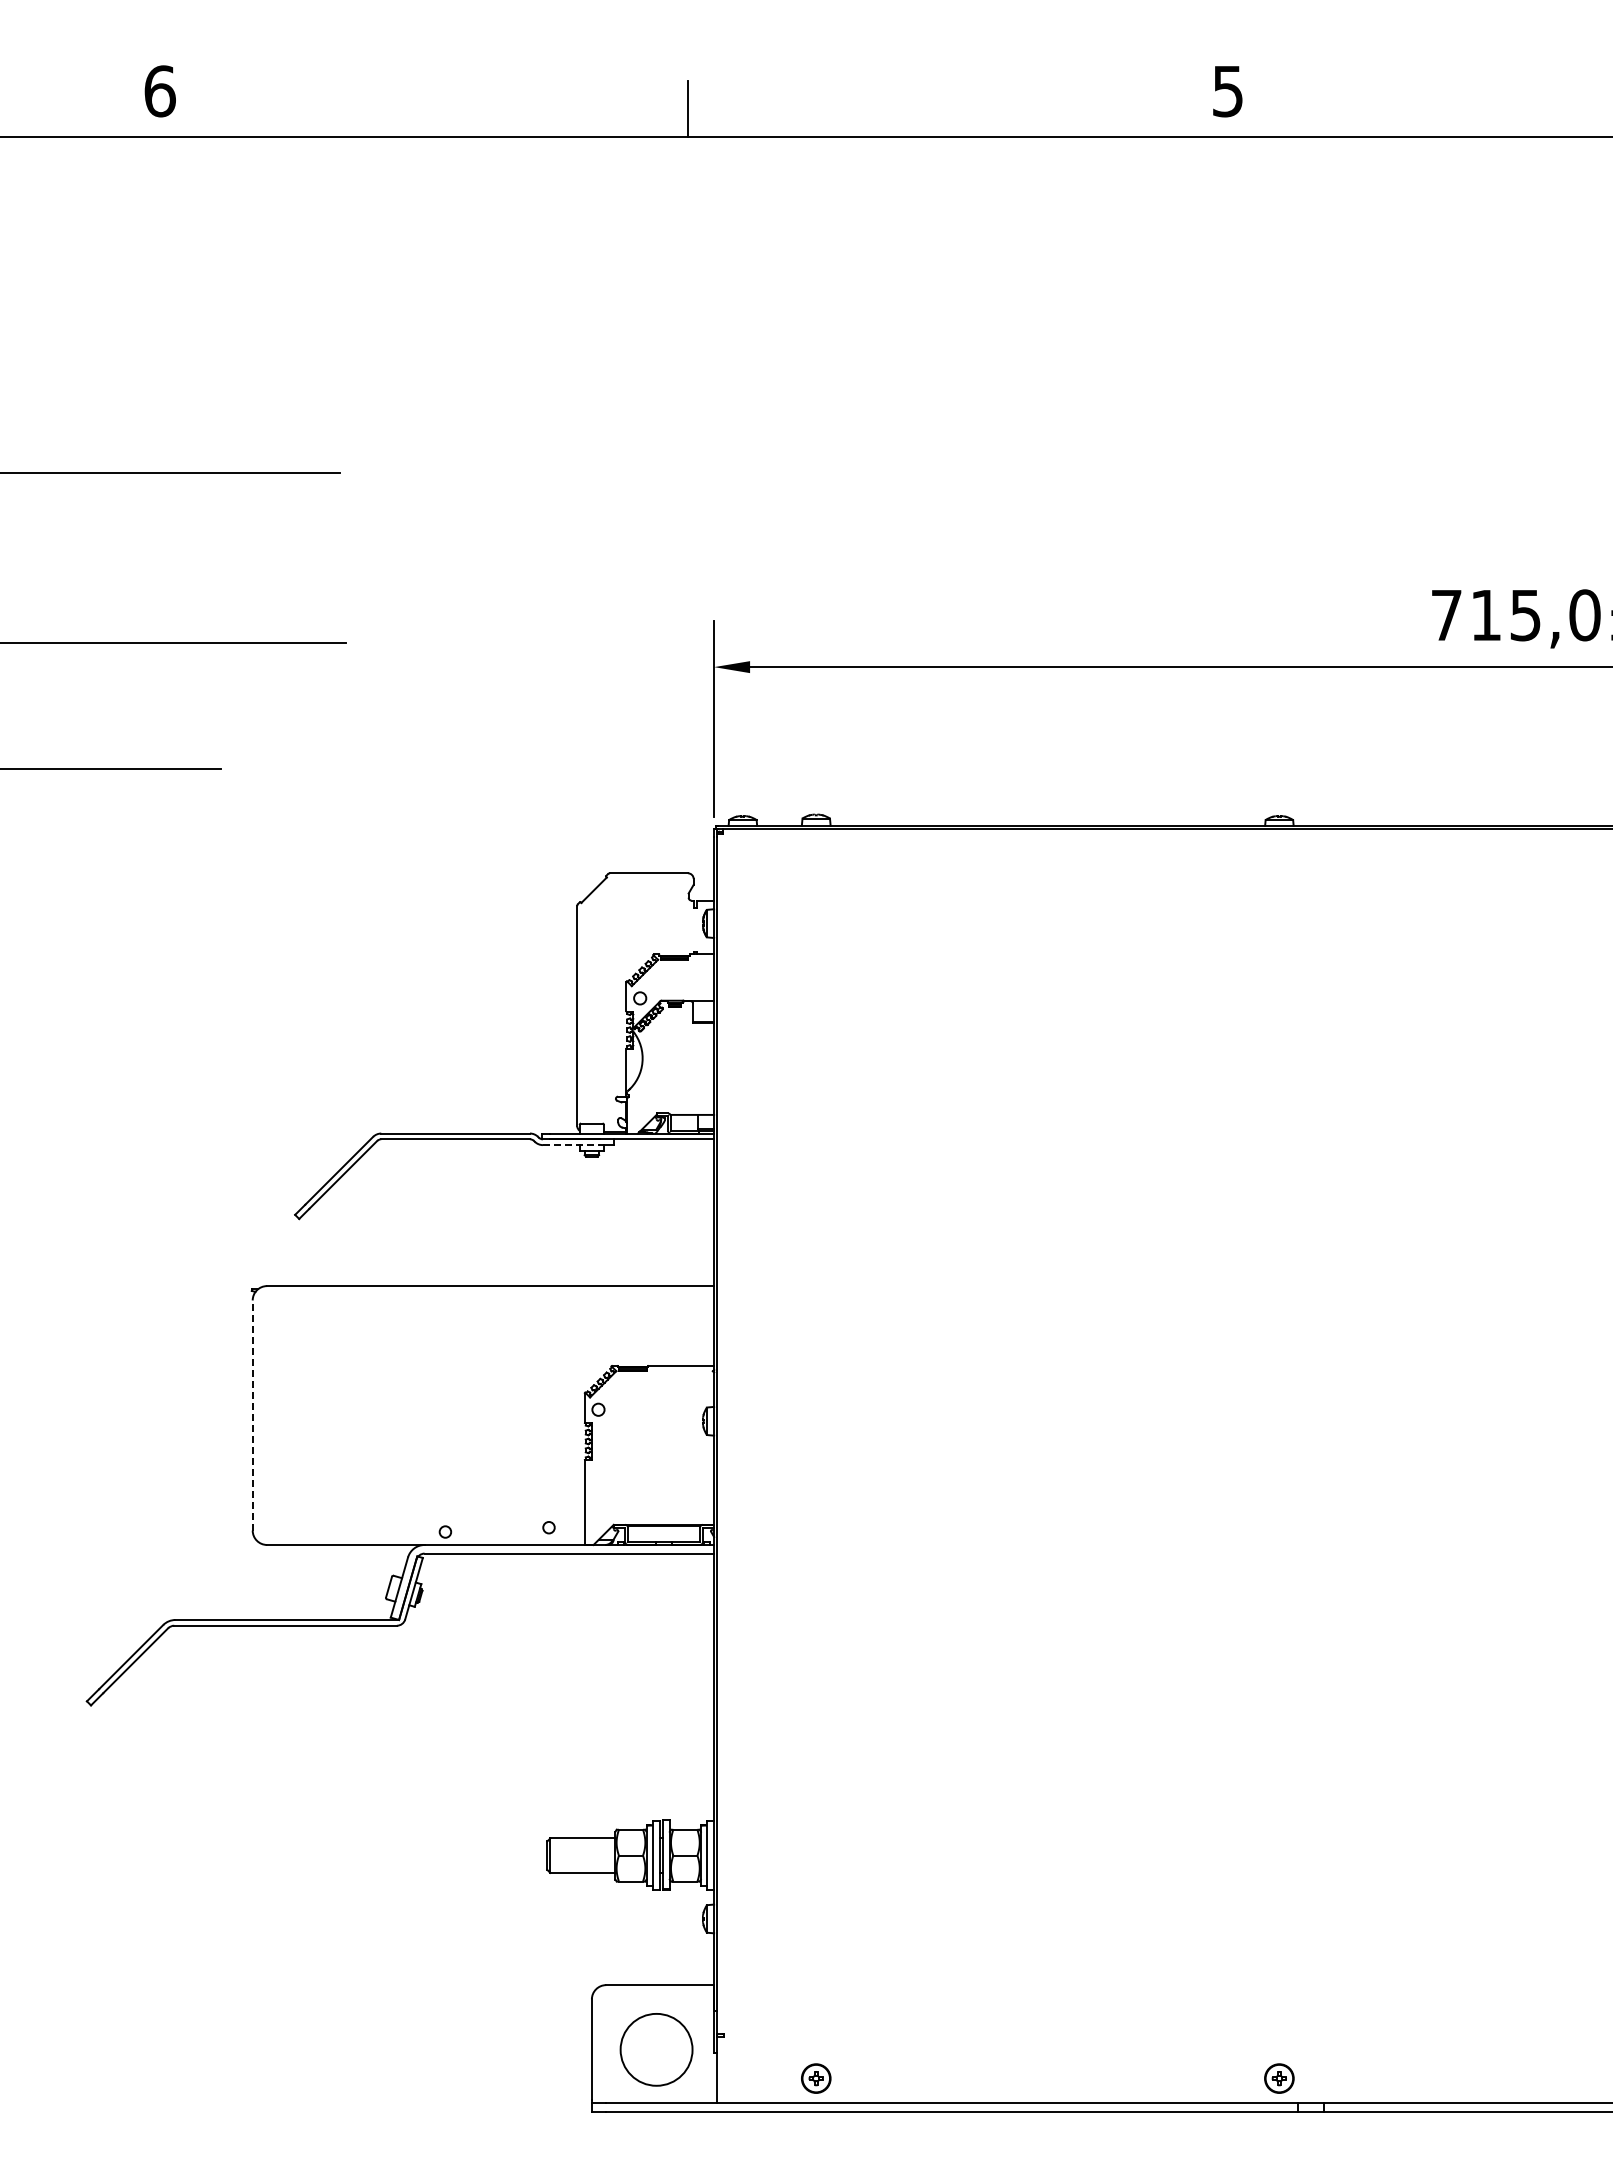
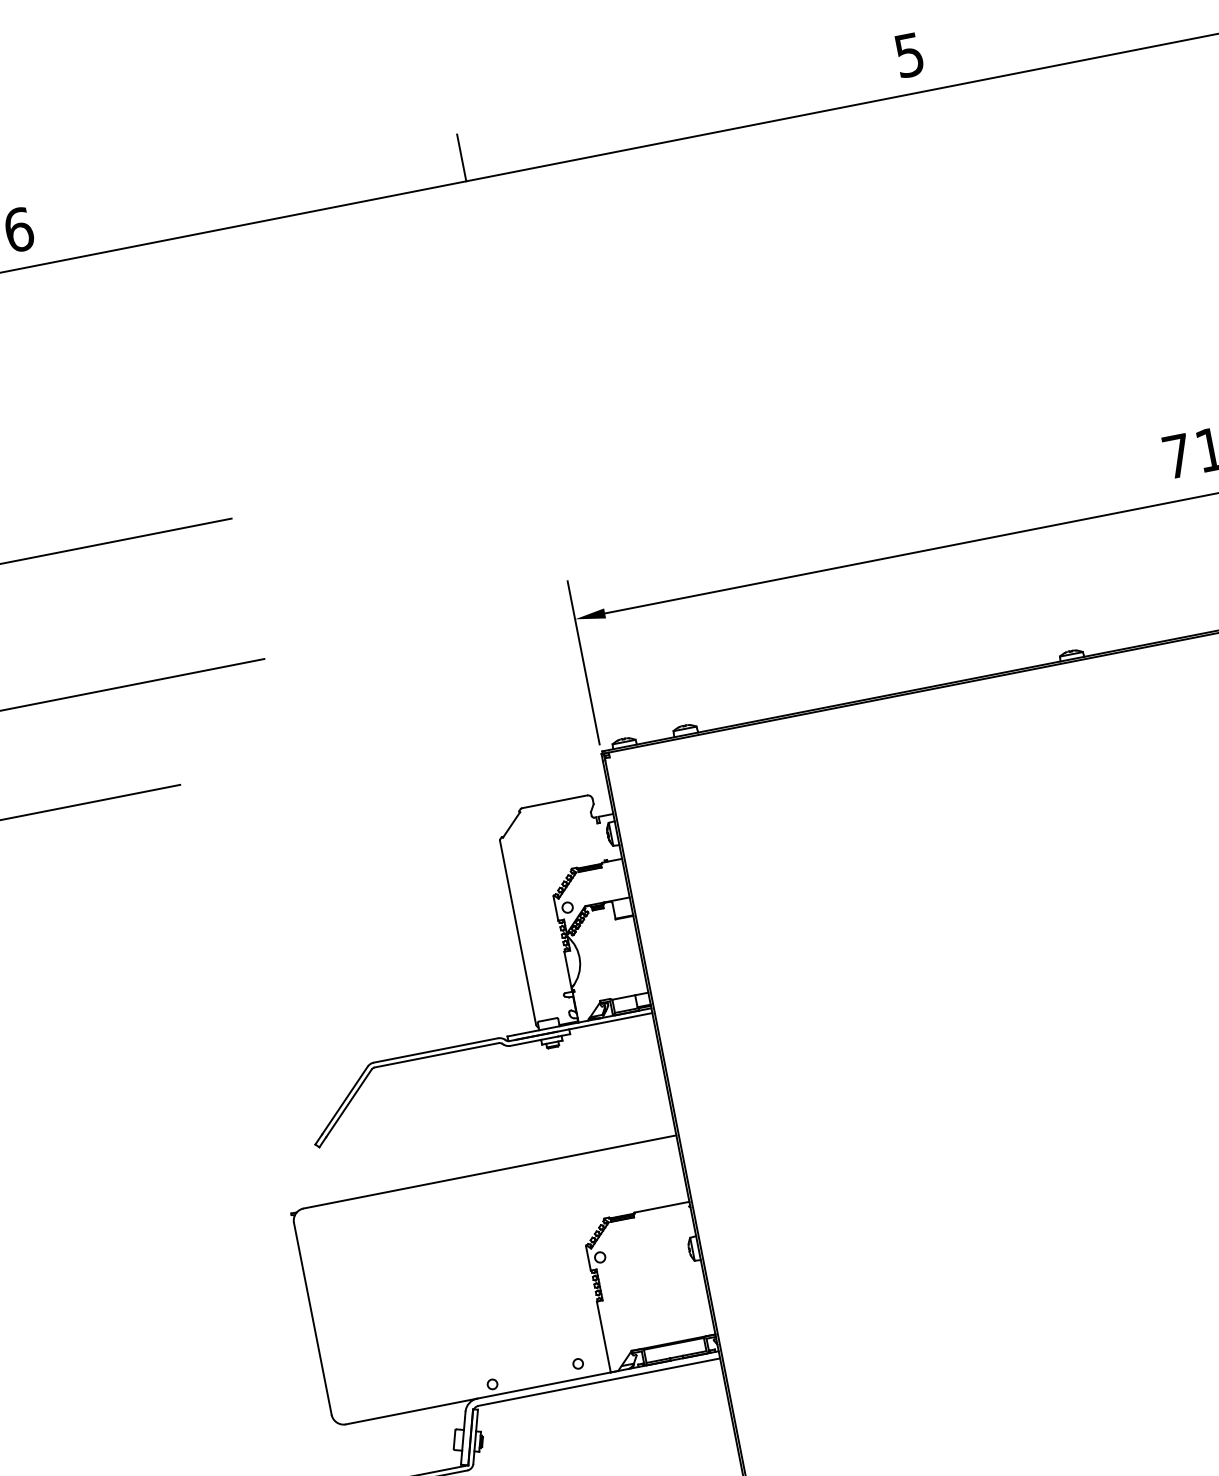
line: (571, 1145) -> (534, 1041), dashed -> solid
line: (252, 1415) -> (312, 1318), dashed -> solid

